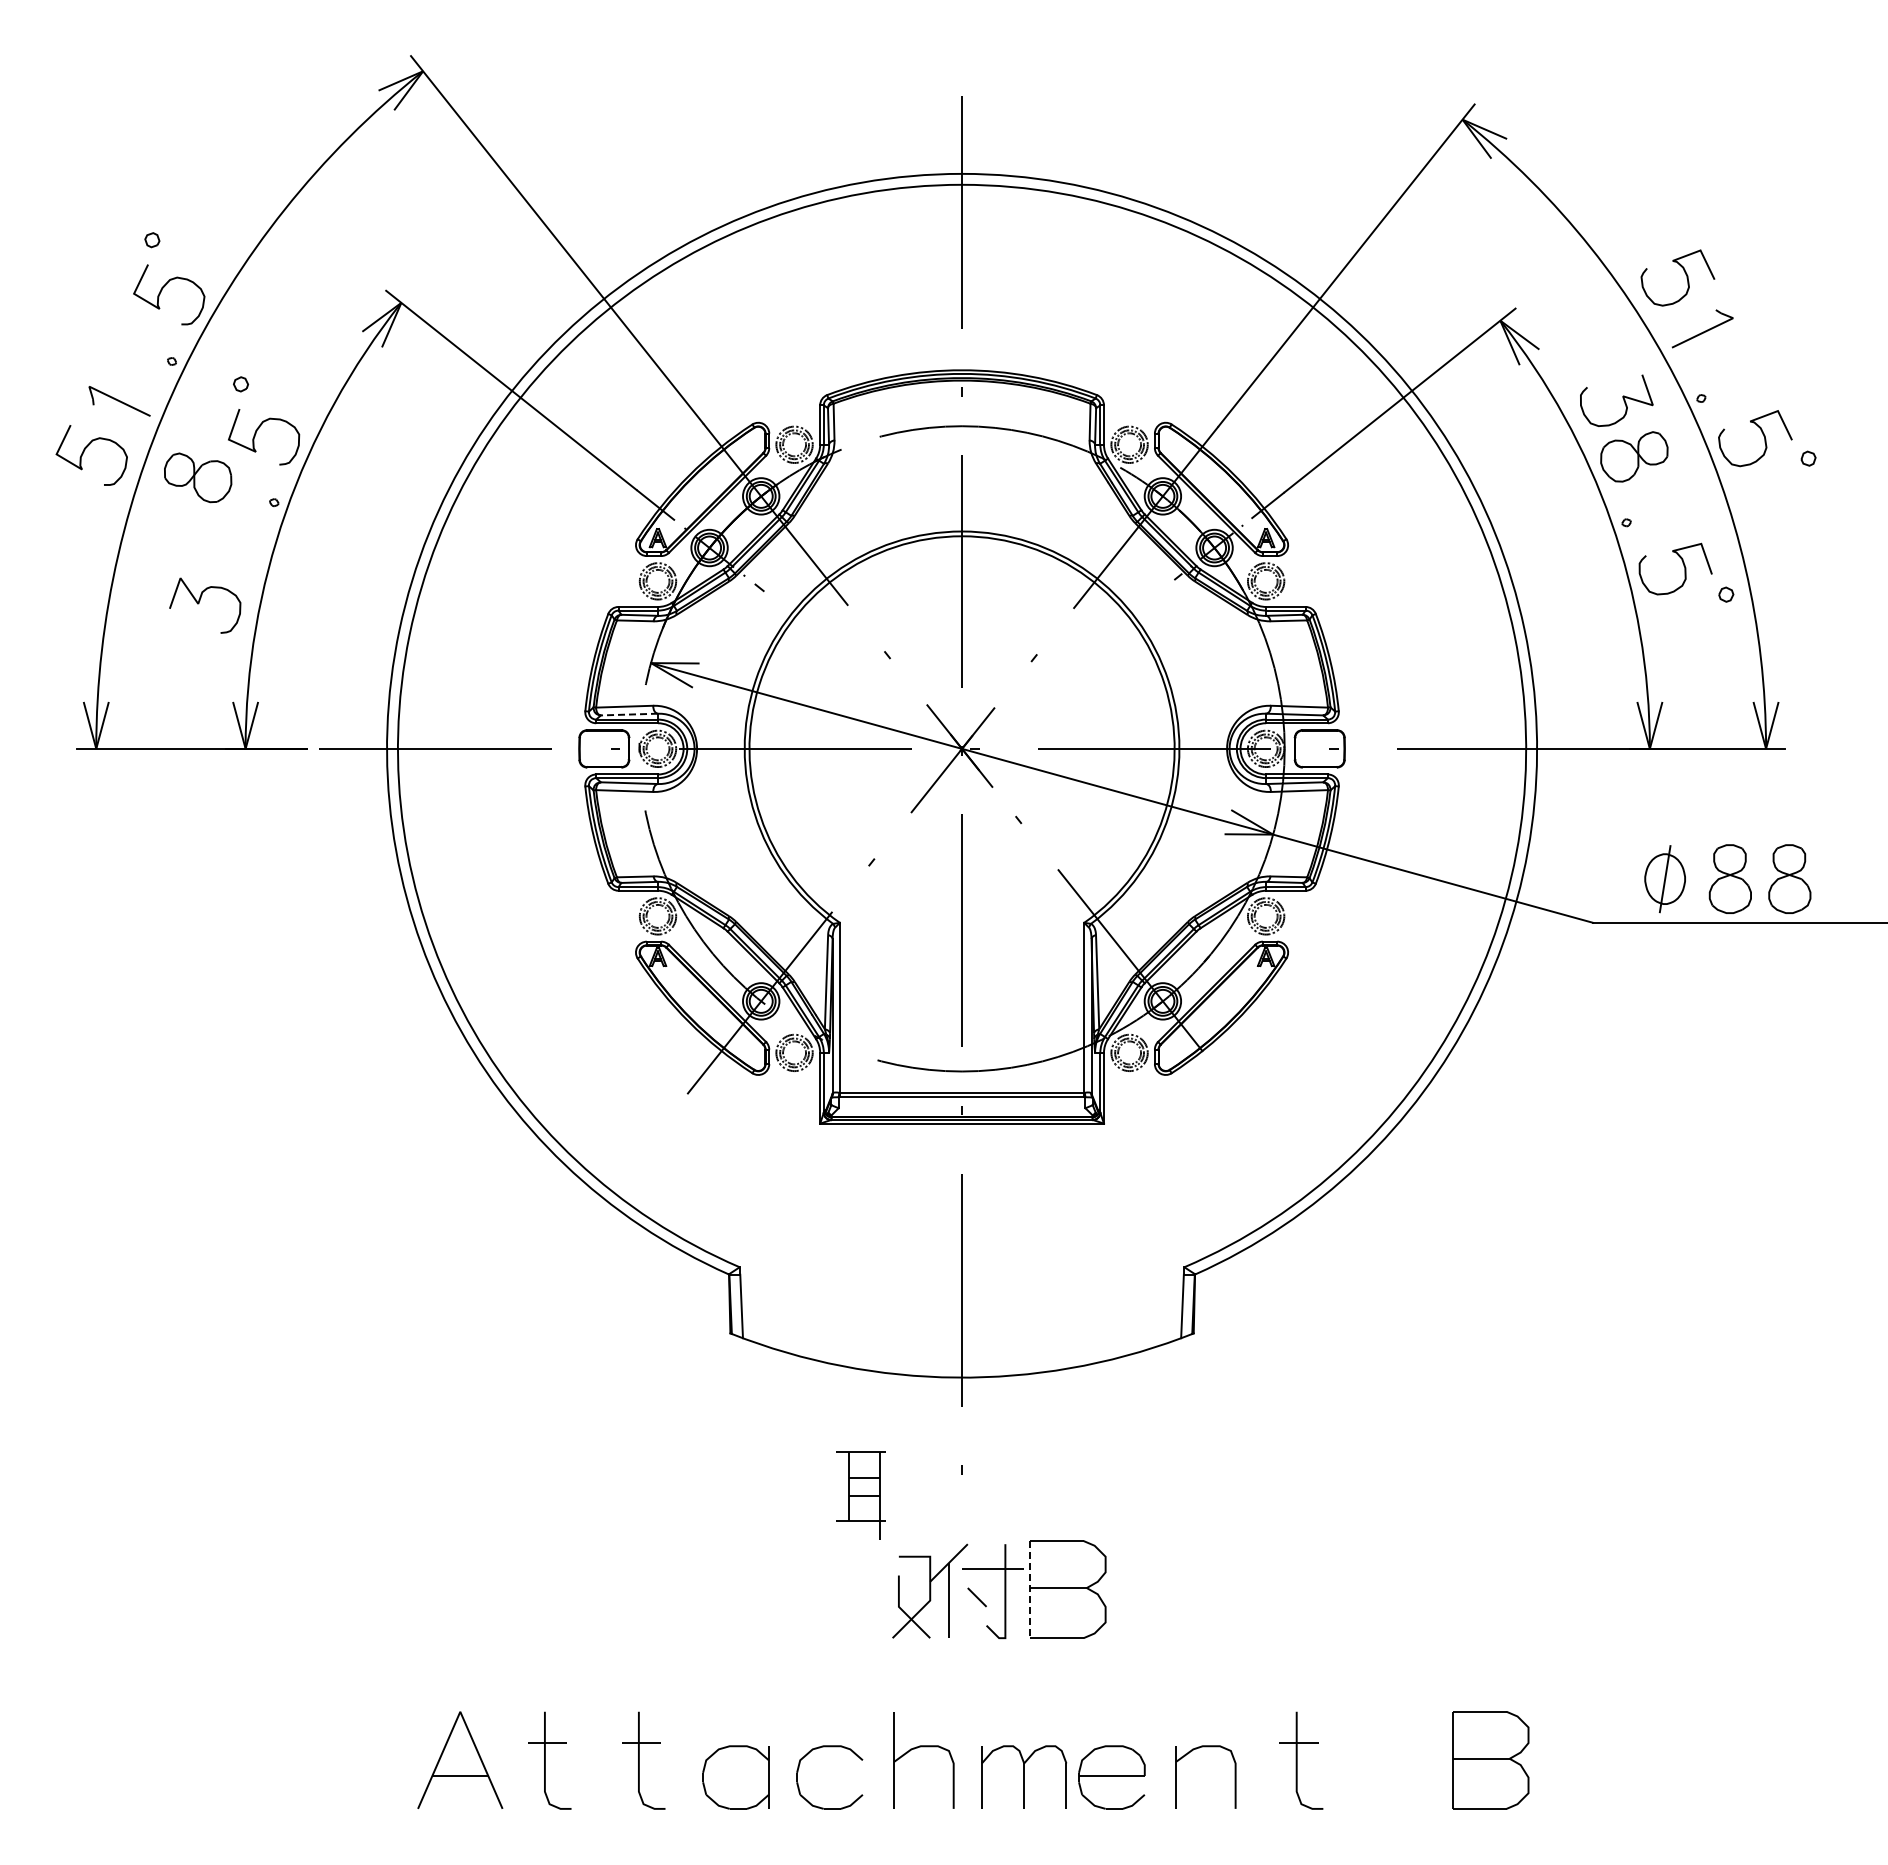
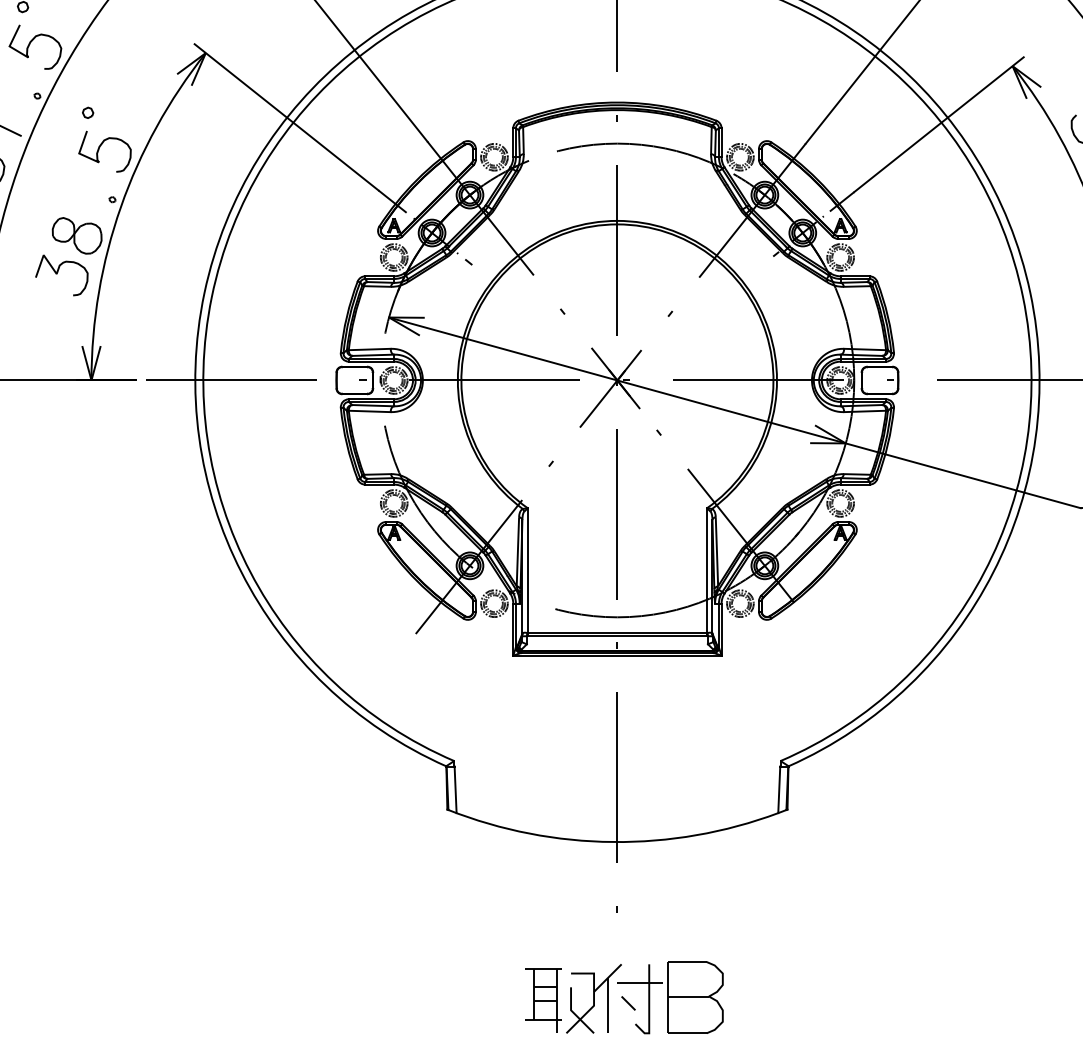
part: (198, 477) -> (77, 235), moved
line: (629, 714) -> (373, 355), dashed -> solid
part: (860, 1495) -> (542, 1000), moved
line: (1030, 1589) -> (667, 997), dashed -> solid

